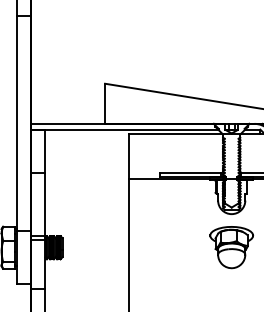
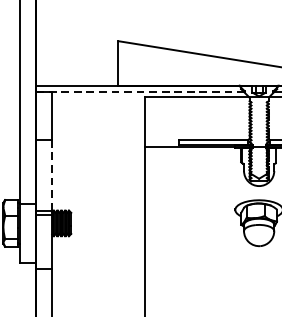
line: (124, 129) -> (140, 92), solid -> dashed
line: (45, 204) -> (52, 175), solid -> dashed

